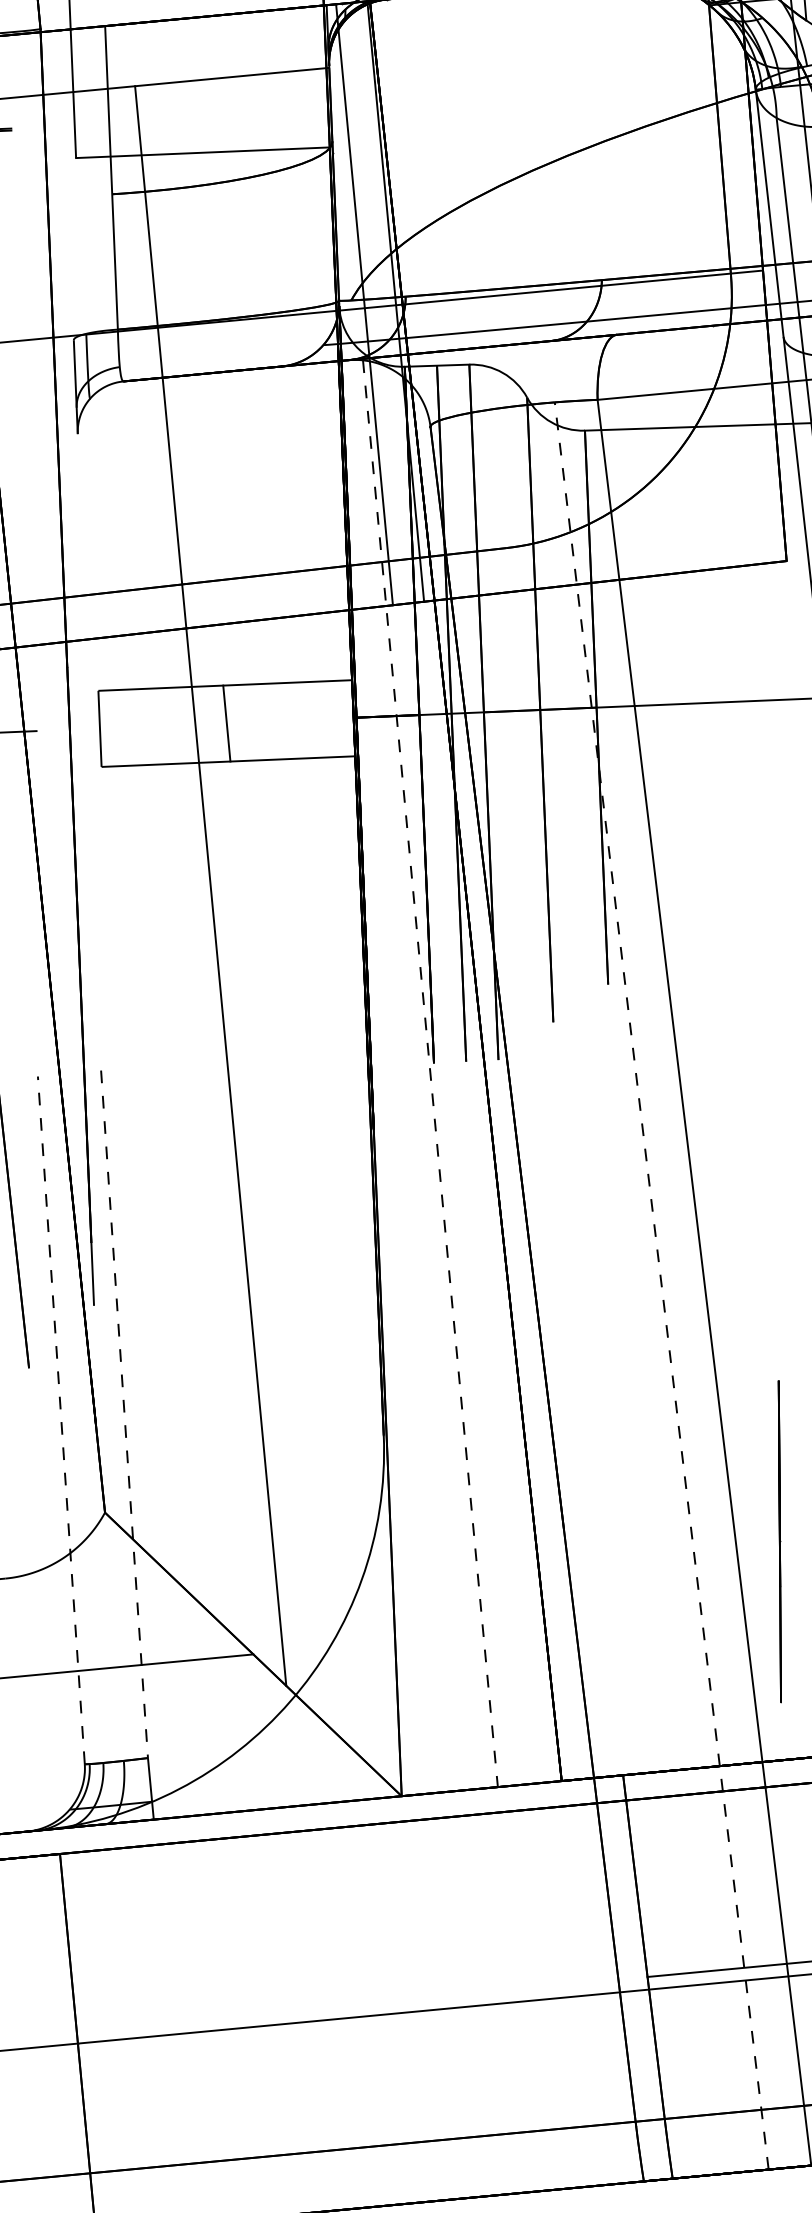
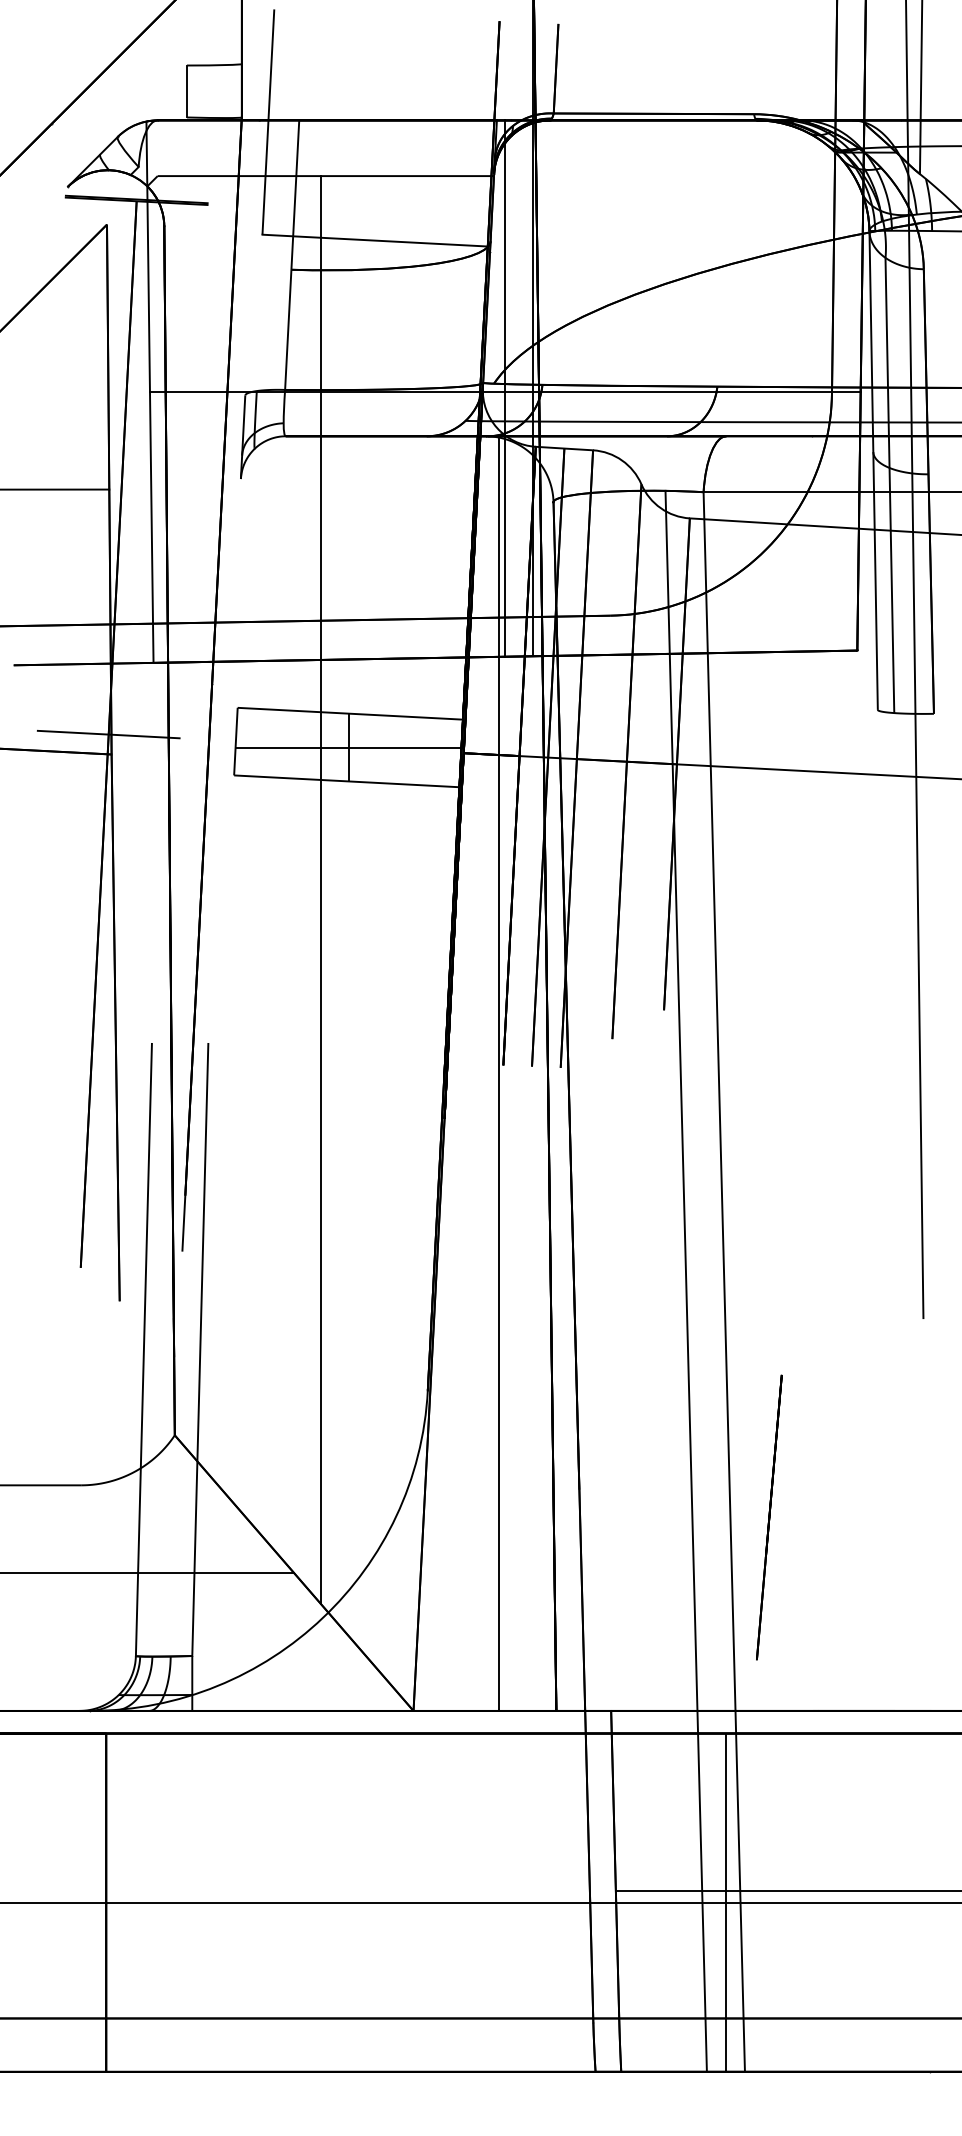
line: (226, 723) -> (348, 747), added
line: (430, 1073) -> (499, 1074), dashed -> solid
line: (662, 1286) -> (686, 1281), dashed -> solid
line: (124, 1414) -> (200, 1350), dashed -> solid
line: (60, 1419) -> (143, 1349), dashed -> solid
line: (772, 1977) -> (726, 1902), added

